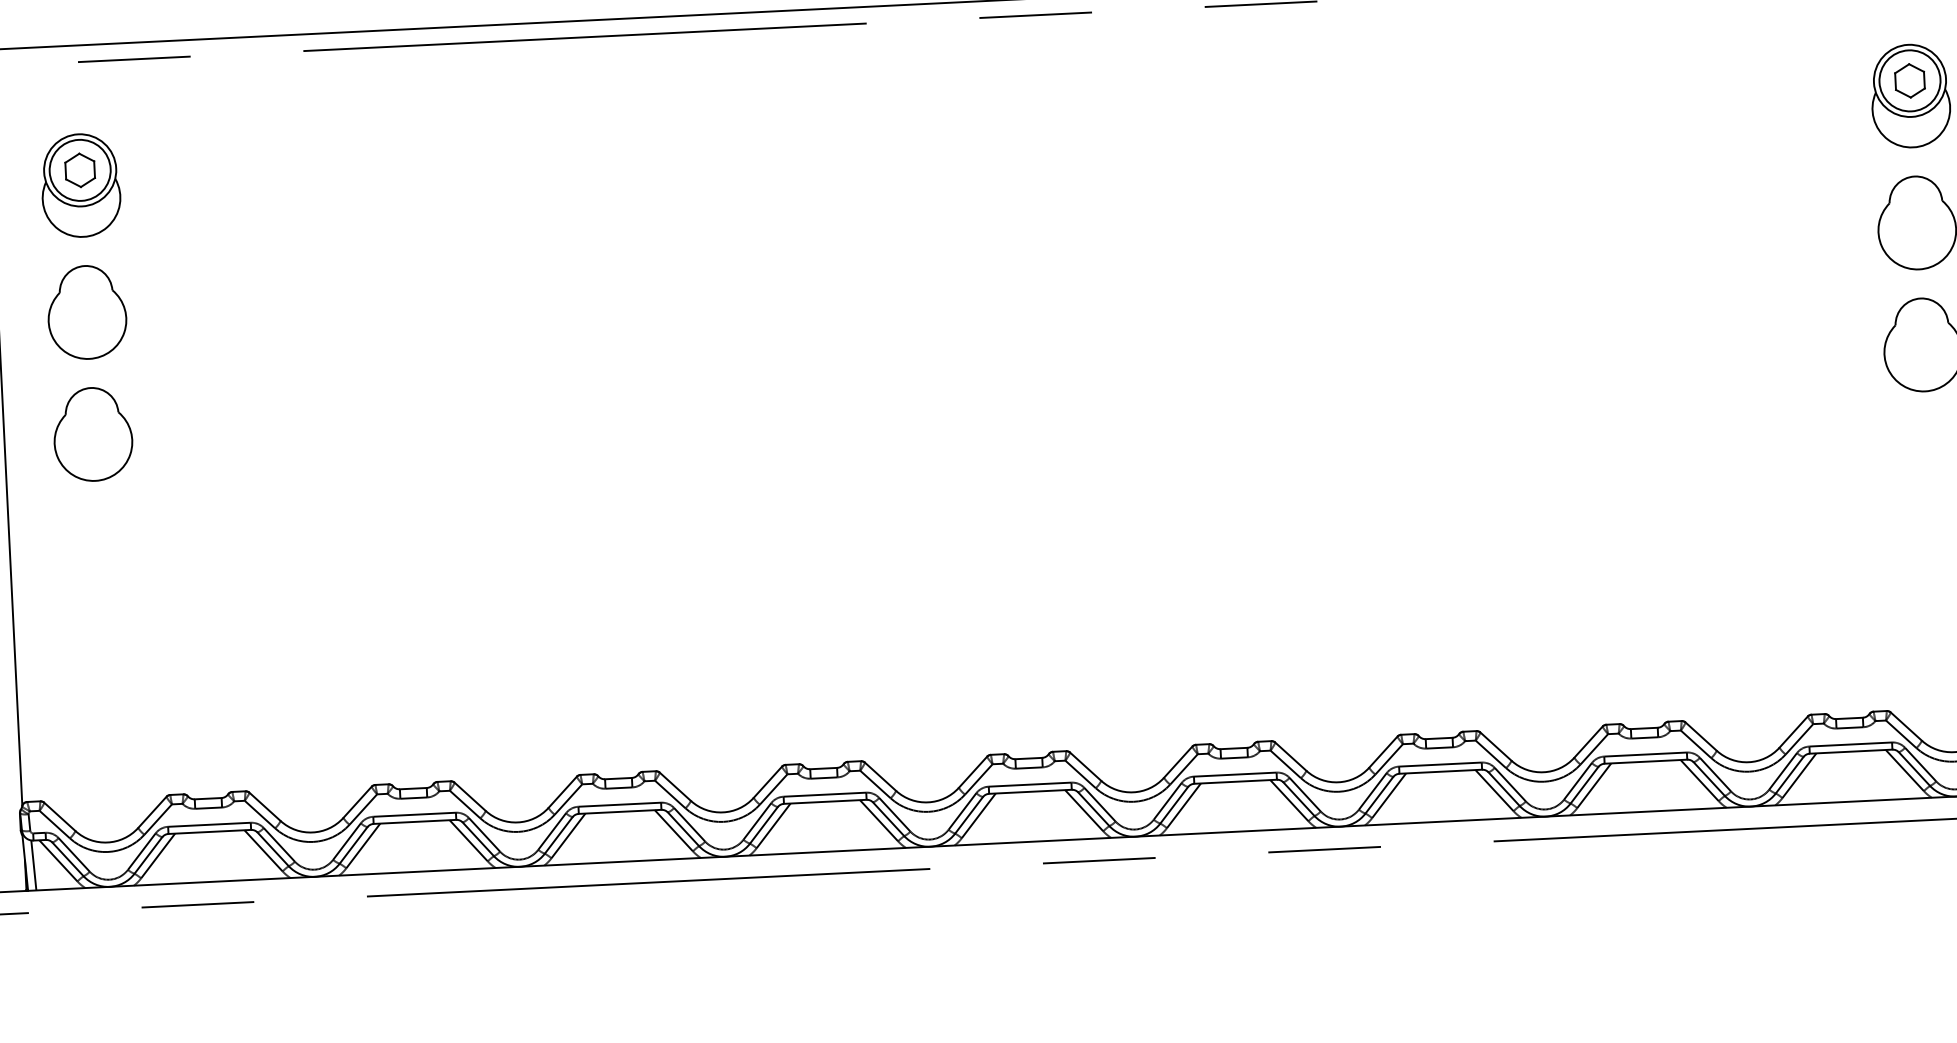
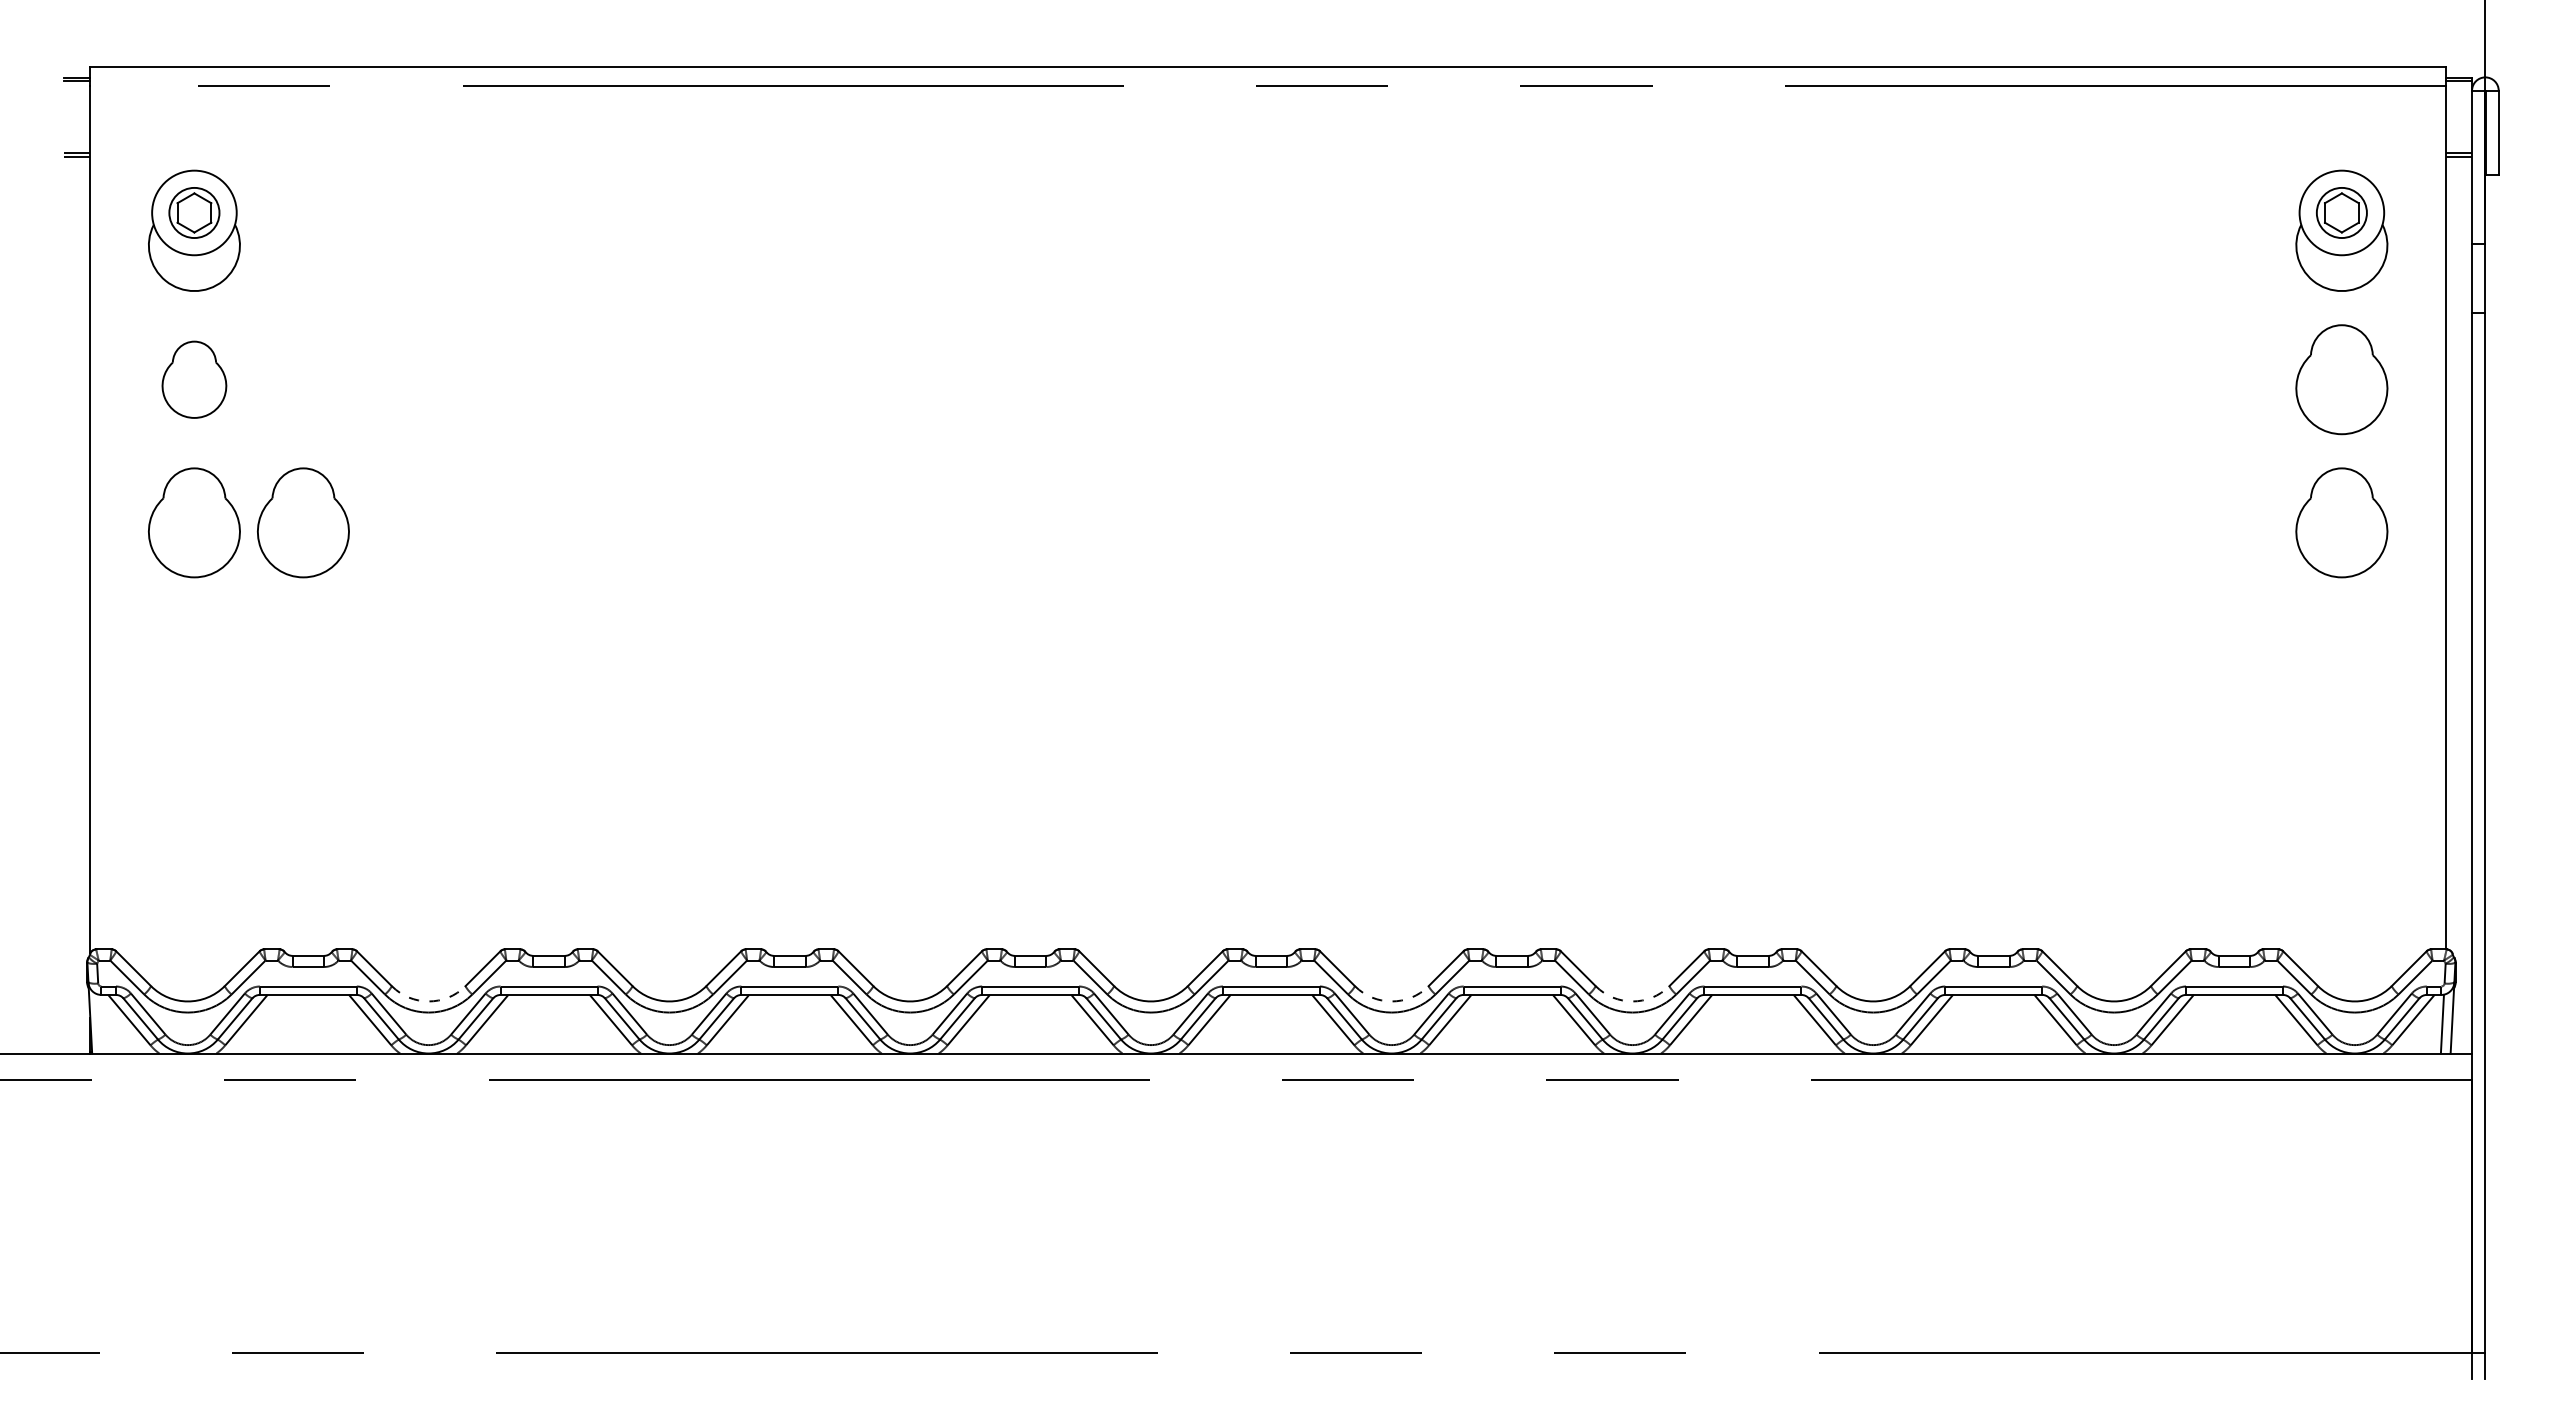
circle: (1909, 80) -> (2341, 212), size x0.7
circle: (80, 169) -> (194, 212), size x0.7
part: (87, 312) -> (194, 379), size x0.7
part: (186, 429) -> (303, 522), added
arc: (1338, 782) -> (1632, 1001), solid -> dashed
arc: (1133, 792) -> (1391, 1001), solid -> dashed
arc: (312, 832) -> (428, 1001), solid -> dashed
line: (33, 864) -> (99, 1023), removed

